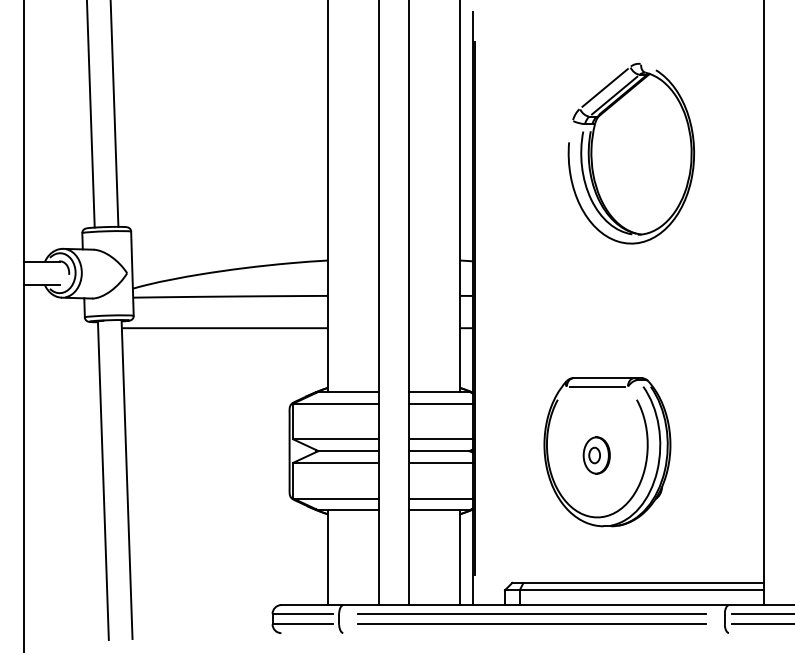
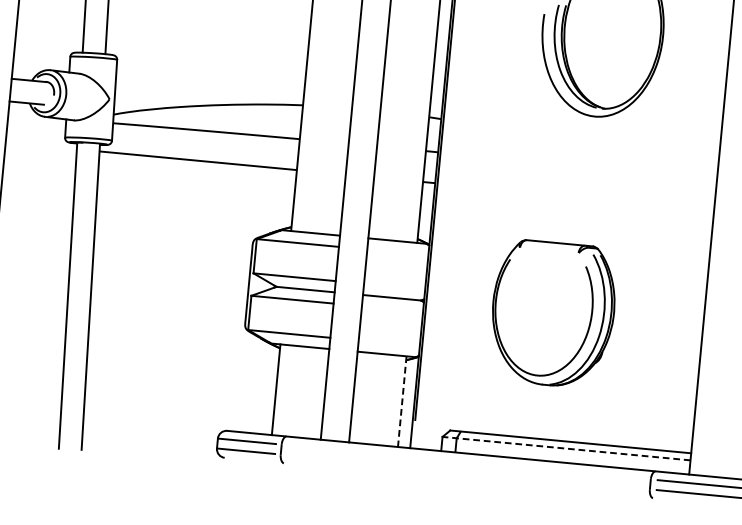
line: (596, 387) -> (548, 251), removed
line: (440, 403) -> (397, 252), removed
line: (440, 439) -> (394, 286), removed
part: (596, 455) -> (542, 316), removed
line: (440, 462) -> (392, 308), removed
line: (440, 498) -> (389, 343), removed
line: (459, 558) -> (401, 402), solid -> dashed
line: (634, 590) -> (566, 448), solid -> dashed
line: (531, 613) -> (465, 461), removed
line: (531, 624) -> (464, 472), removed

